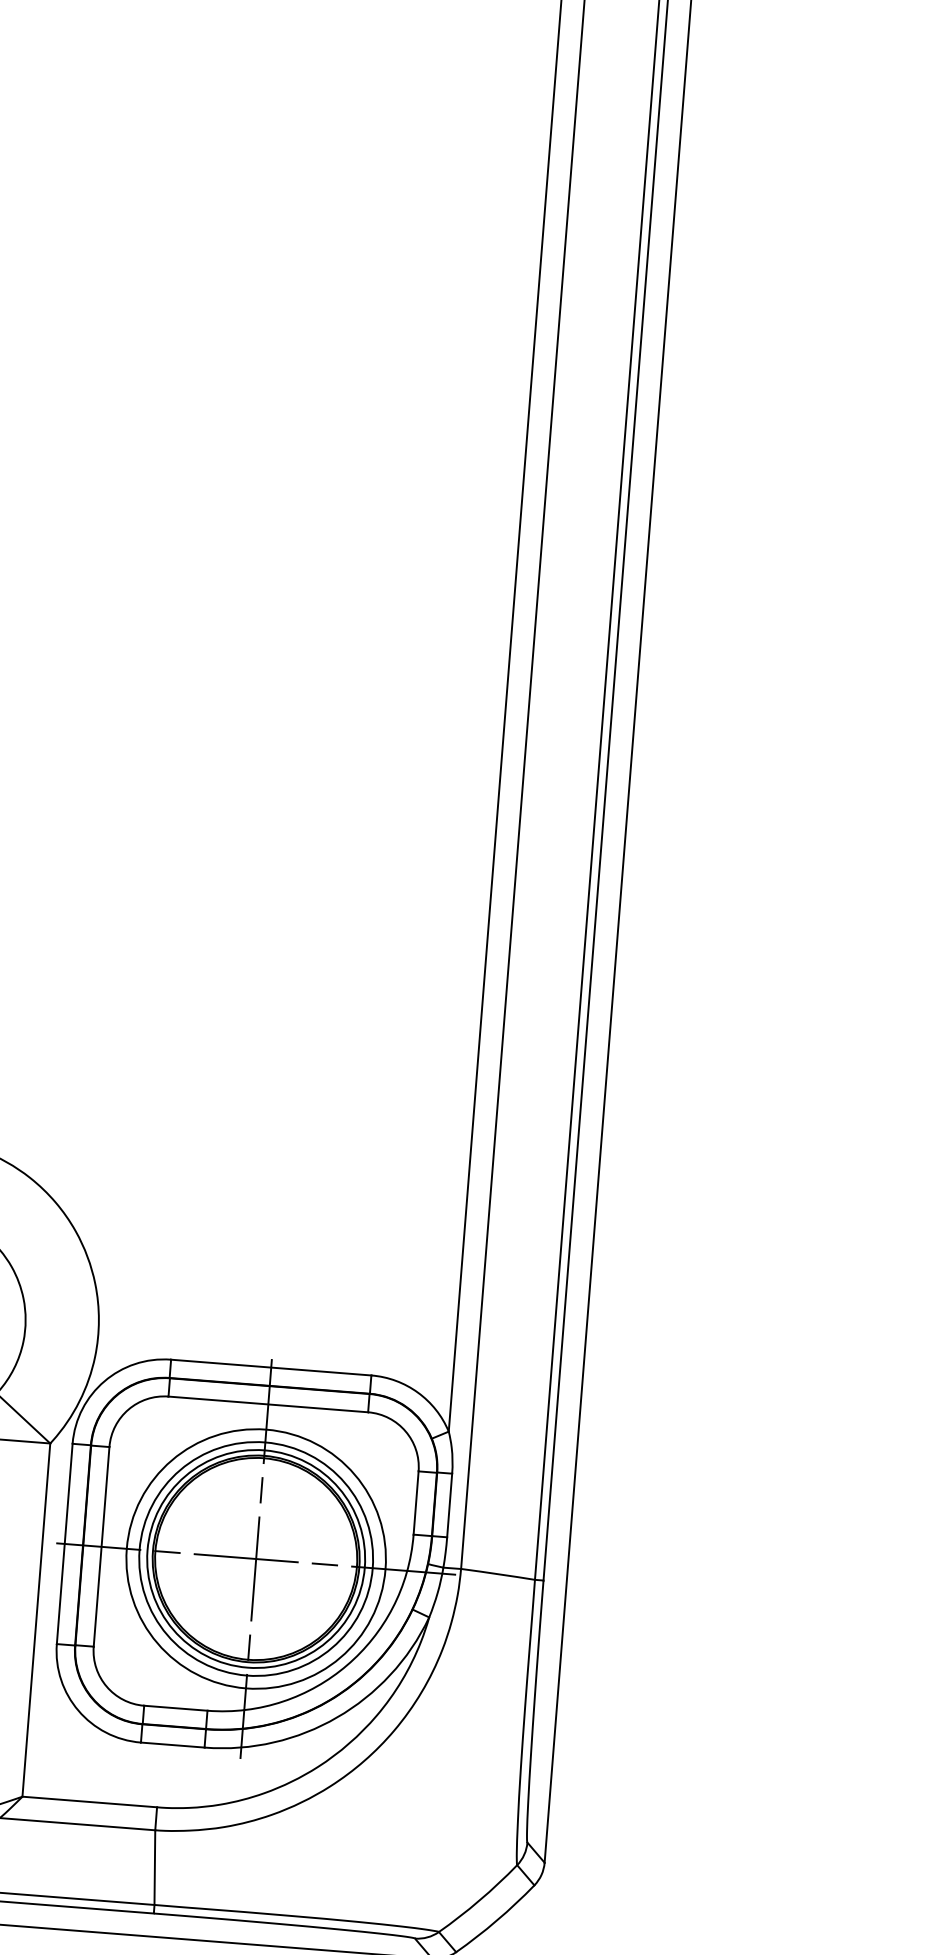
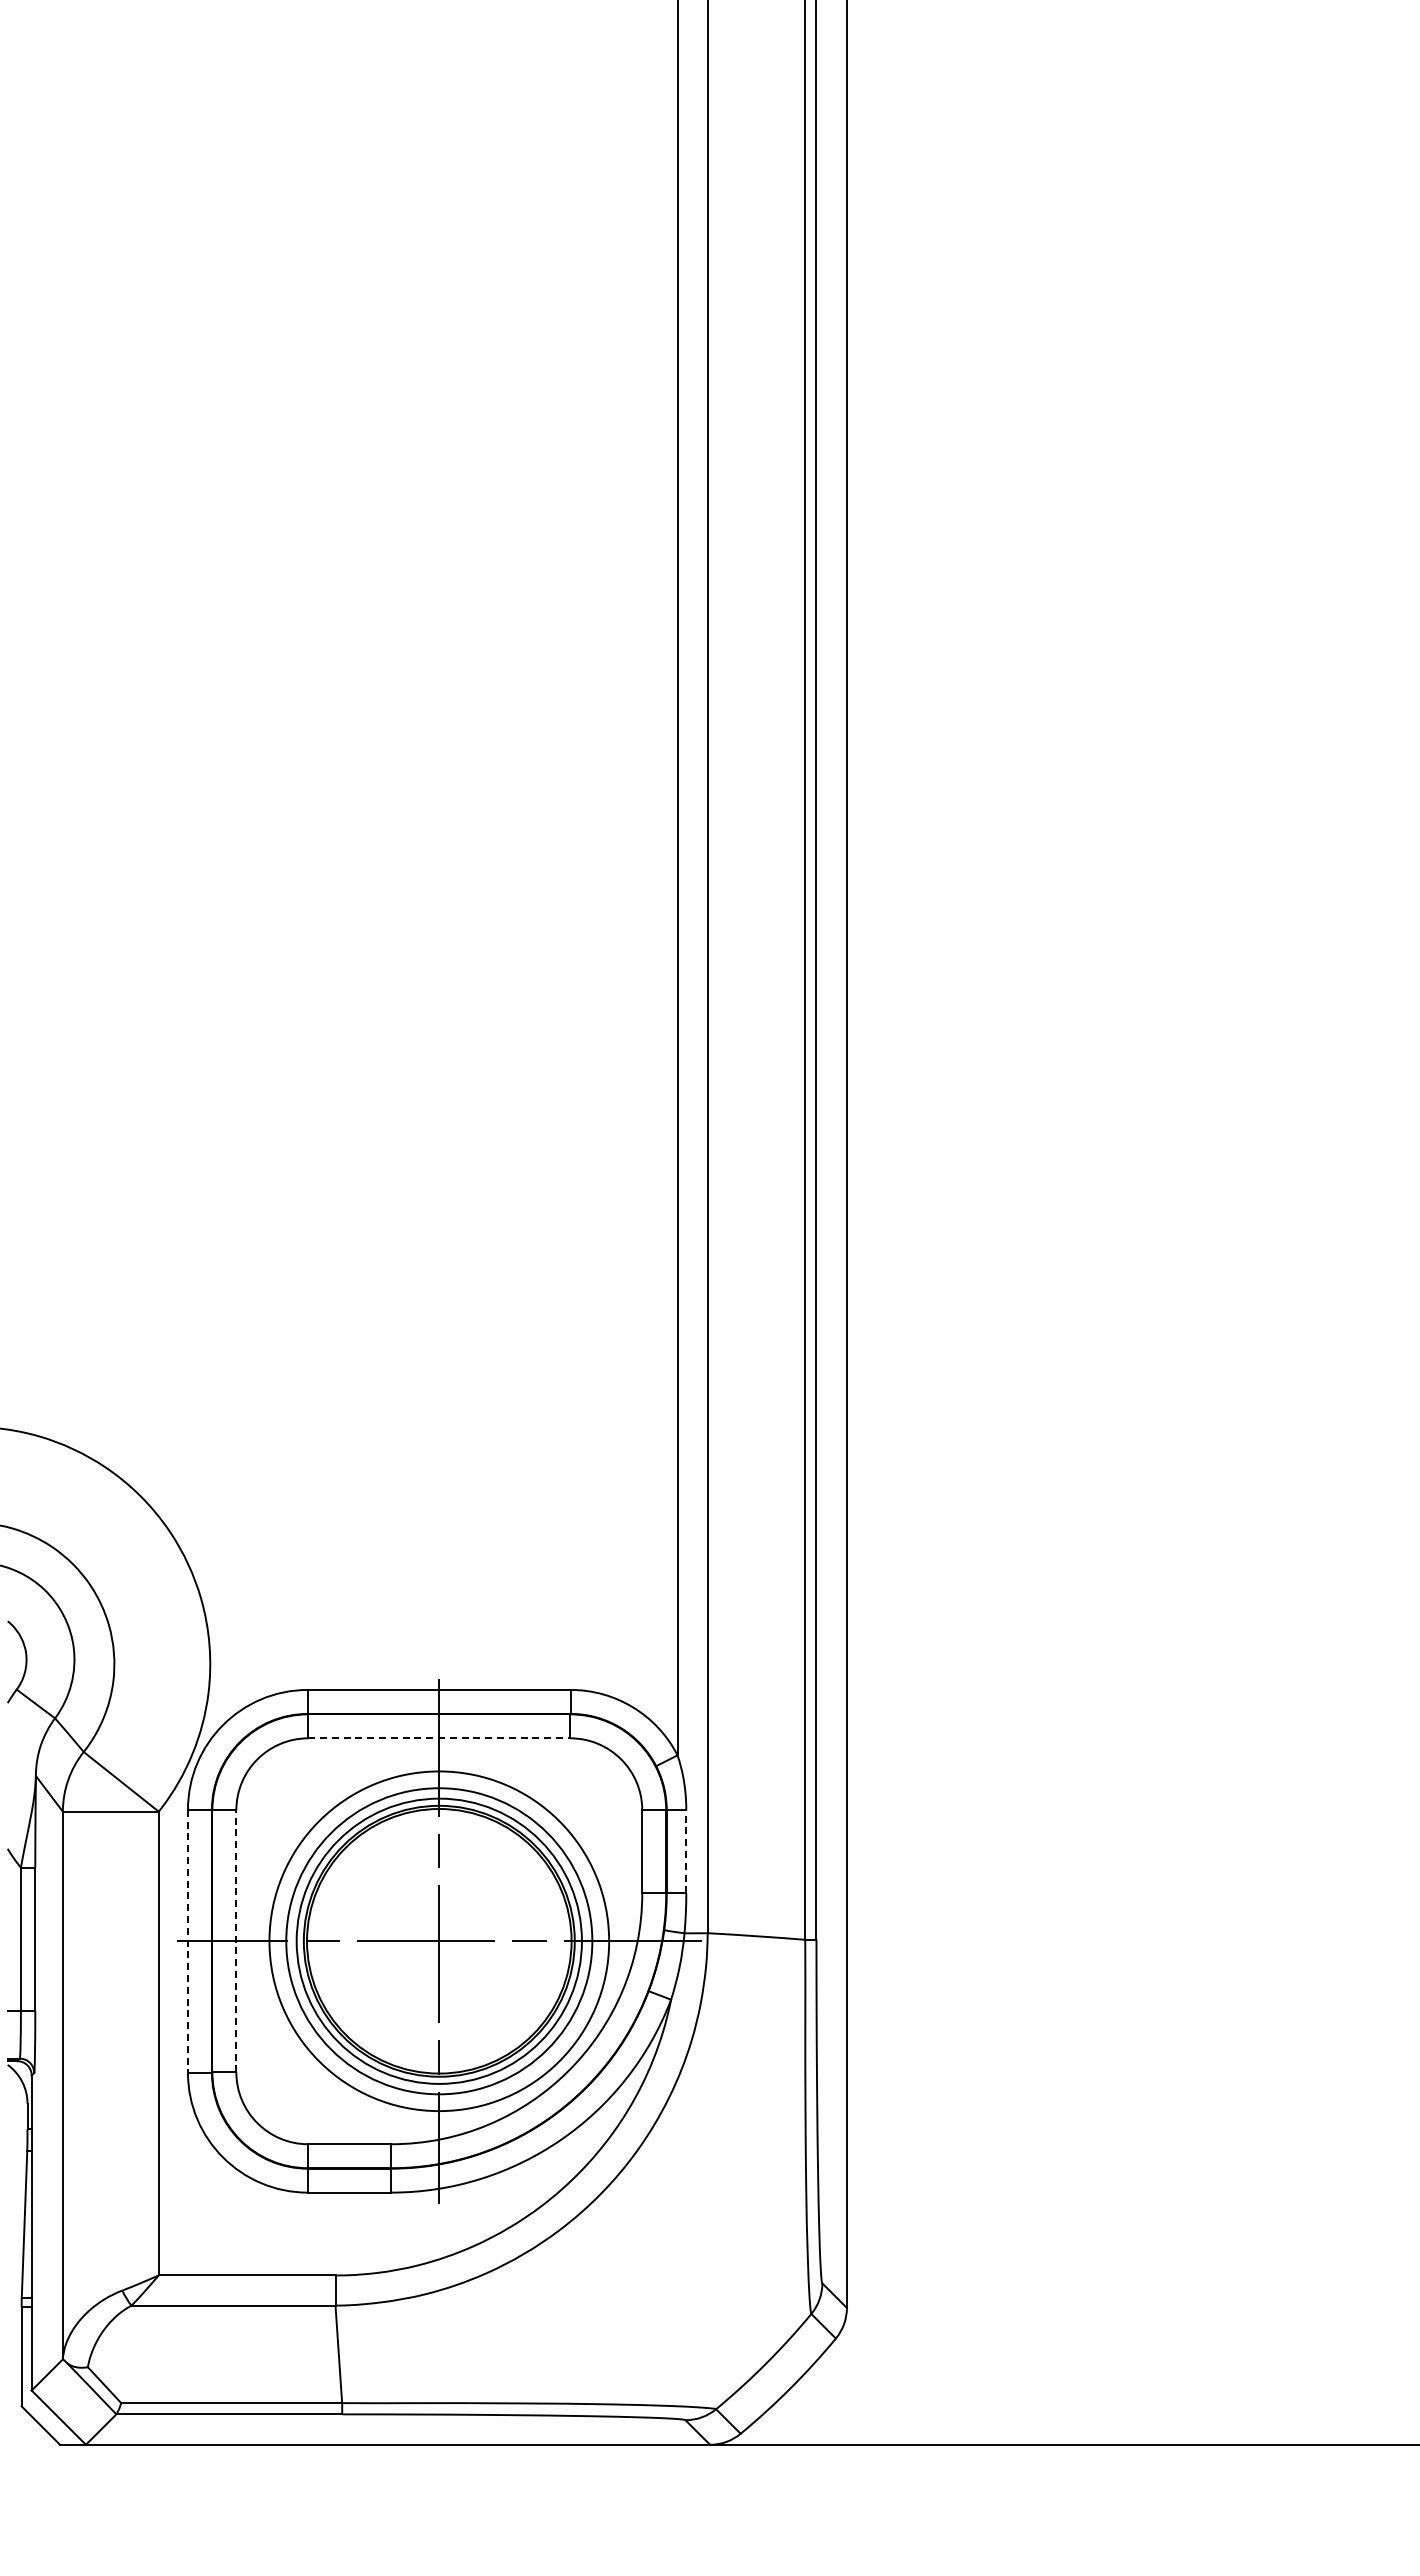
line: (268, 1404) -> (439, 1738), solid -> dashed
line: (449, 1505) -> (686, 1851), solid -> dashed
line: (64, 1544) -> (187, 1941), solid -> dashed
line: (101, 1546) -> (236, 1940), solid -> dashed

